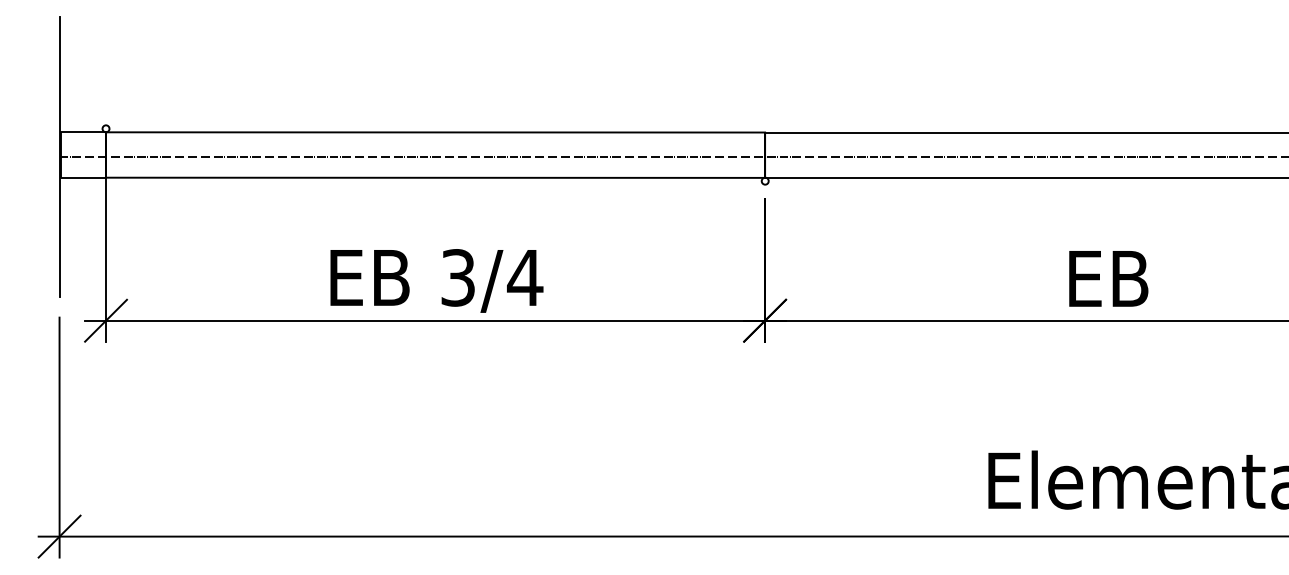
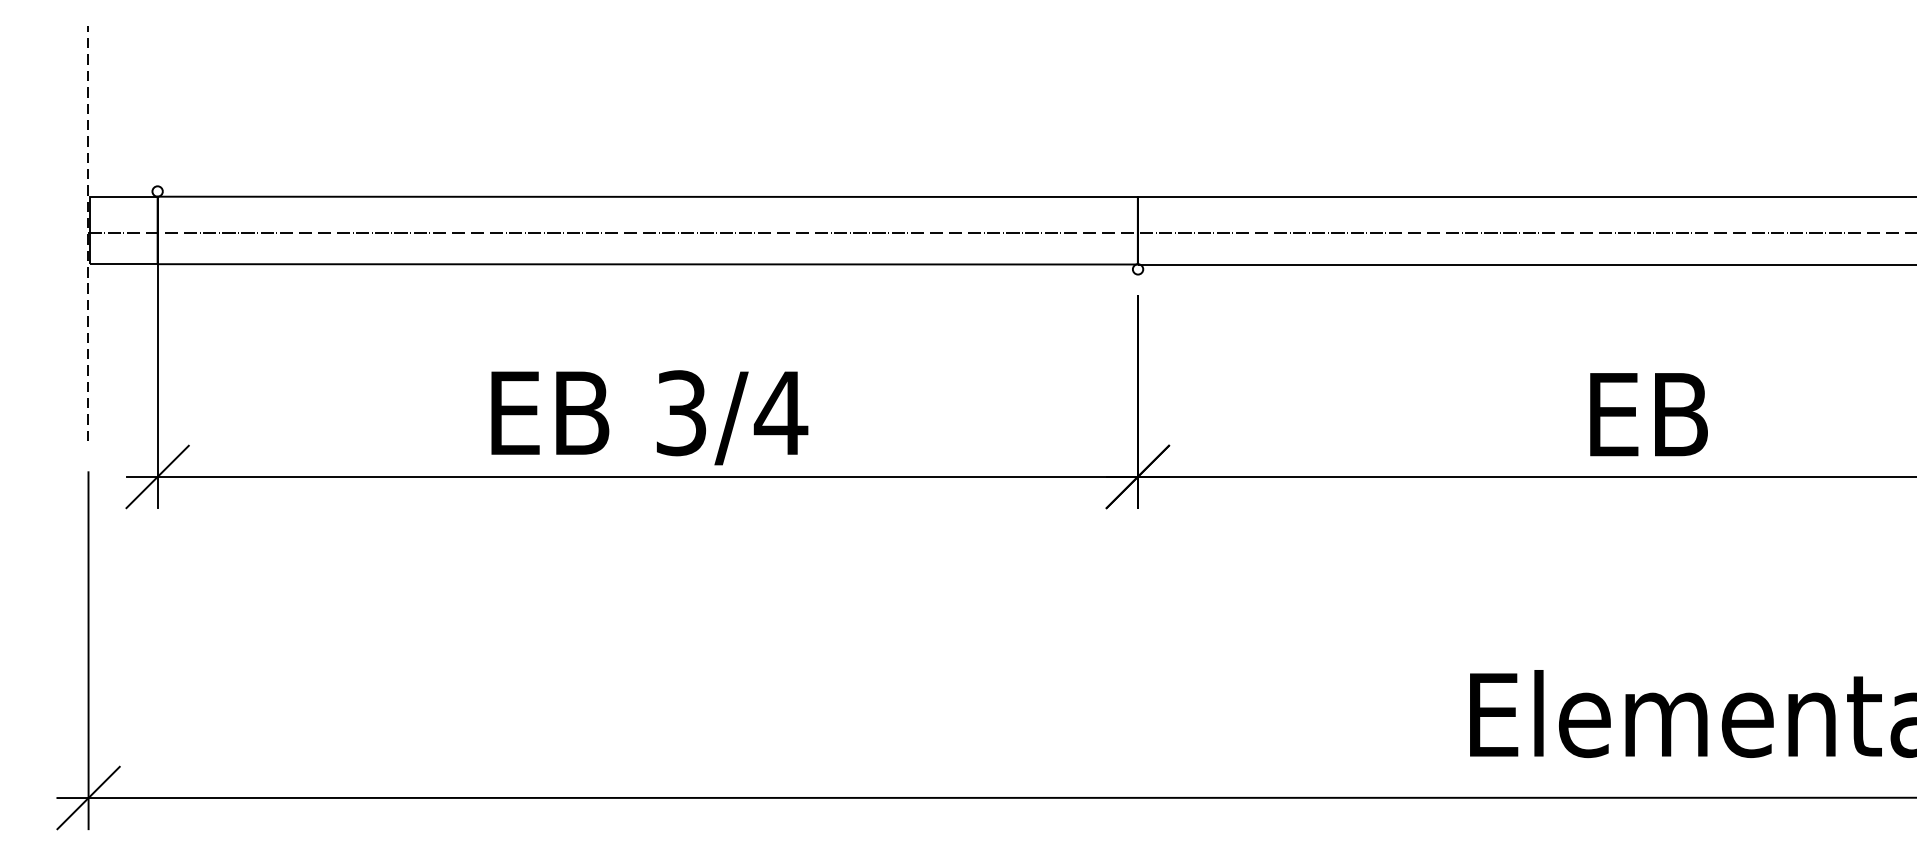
line: (59, 157) -> (88, 234), solid -> dashed

